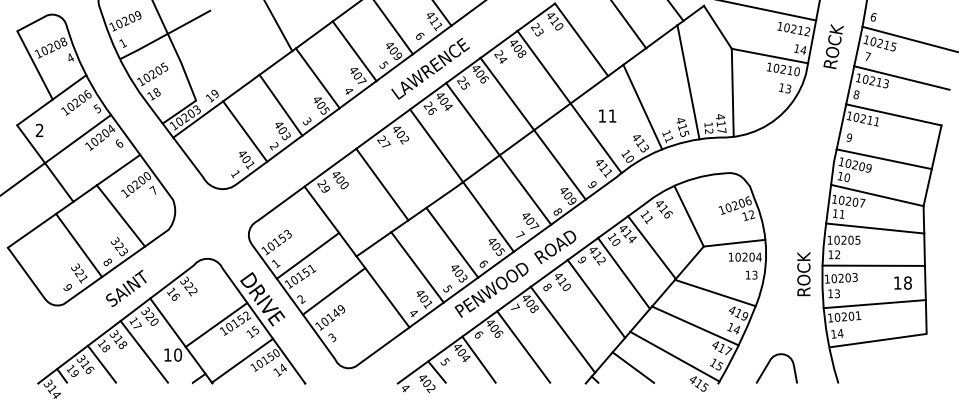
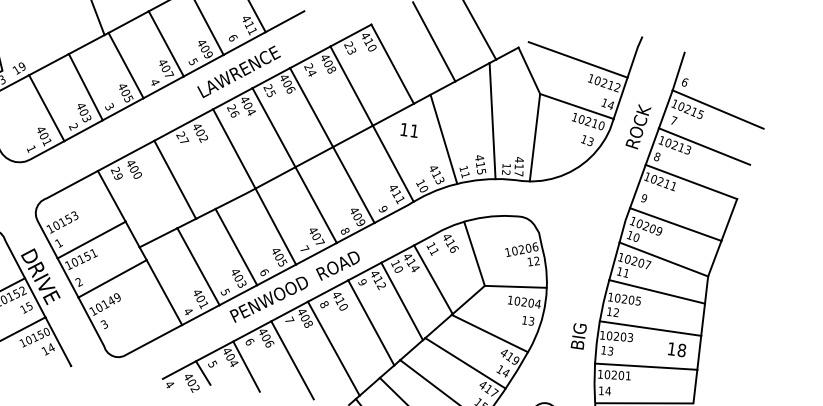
text: (833, 46) -> (638, 126), moved
text: (607, 115) -> (409, 129), moved
text: (803, 273) -> (579, 326), ROCK -> BIG

